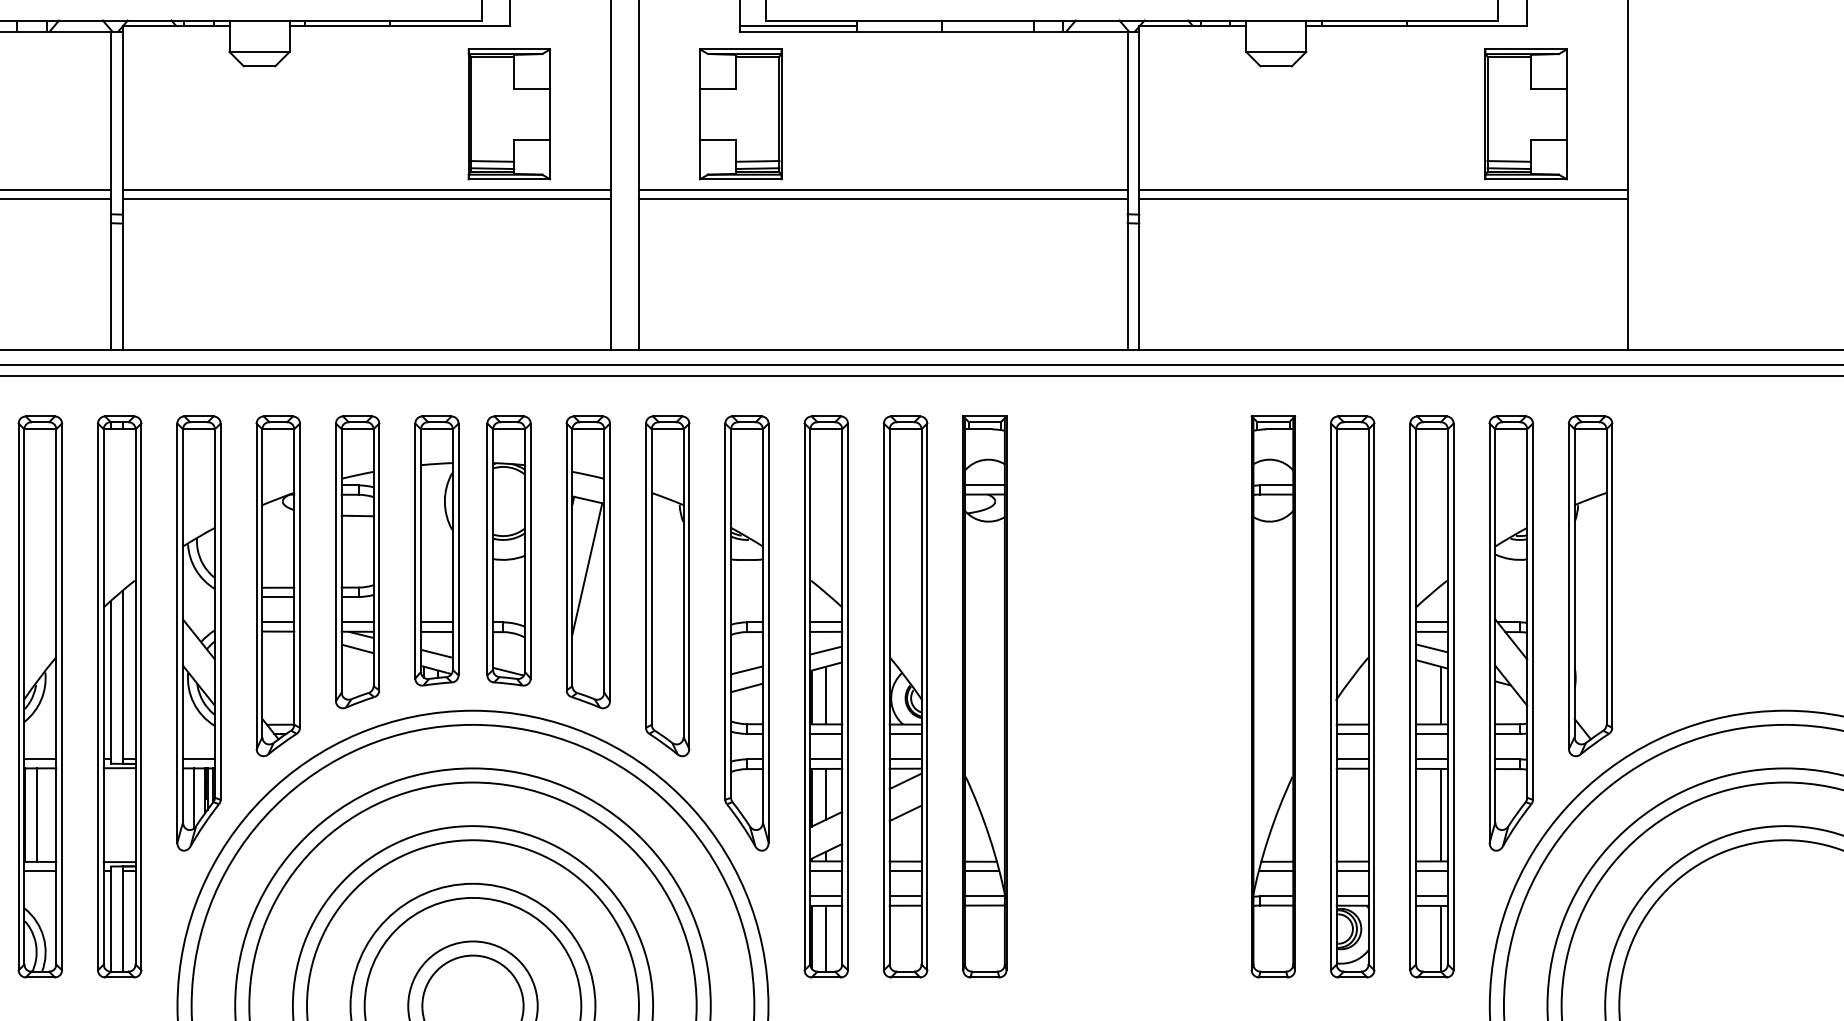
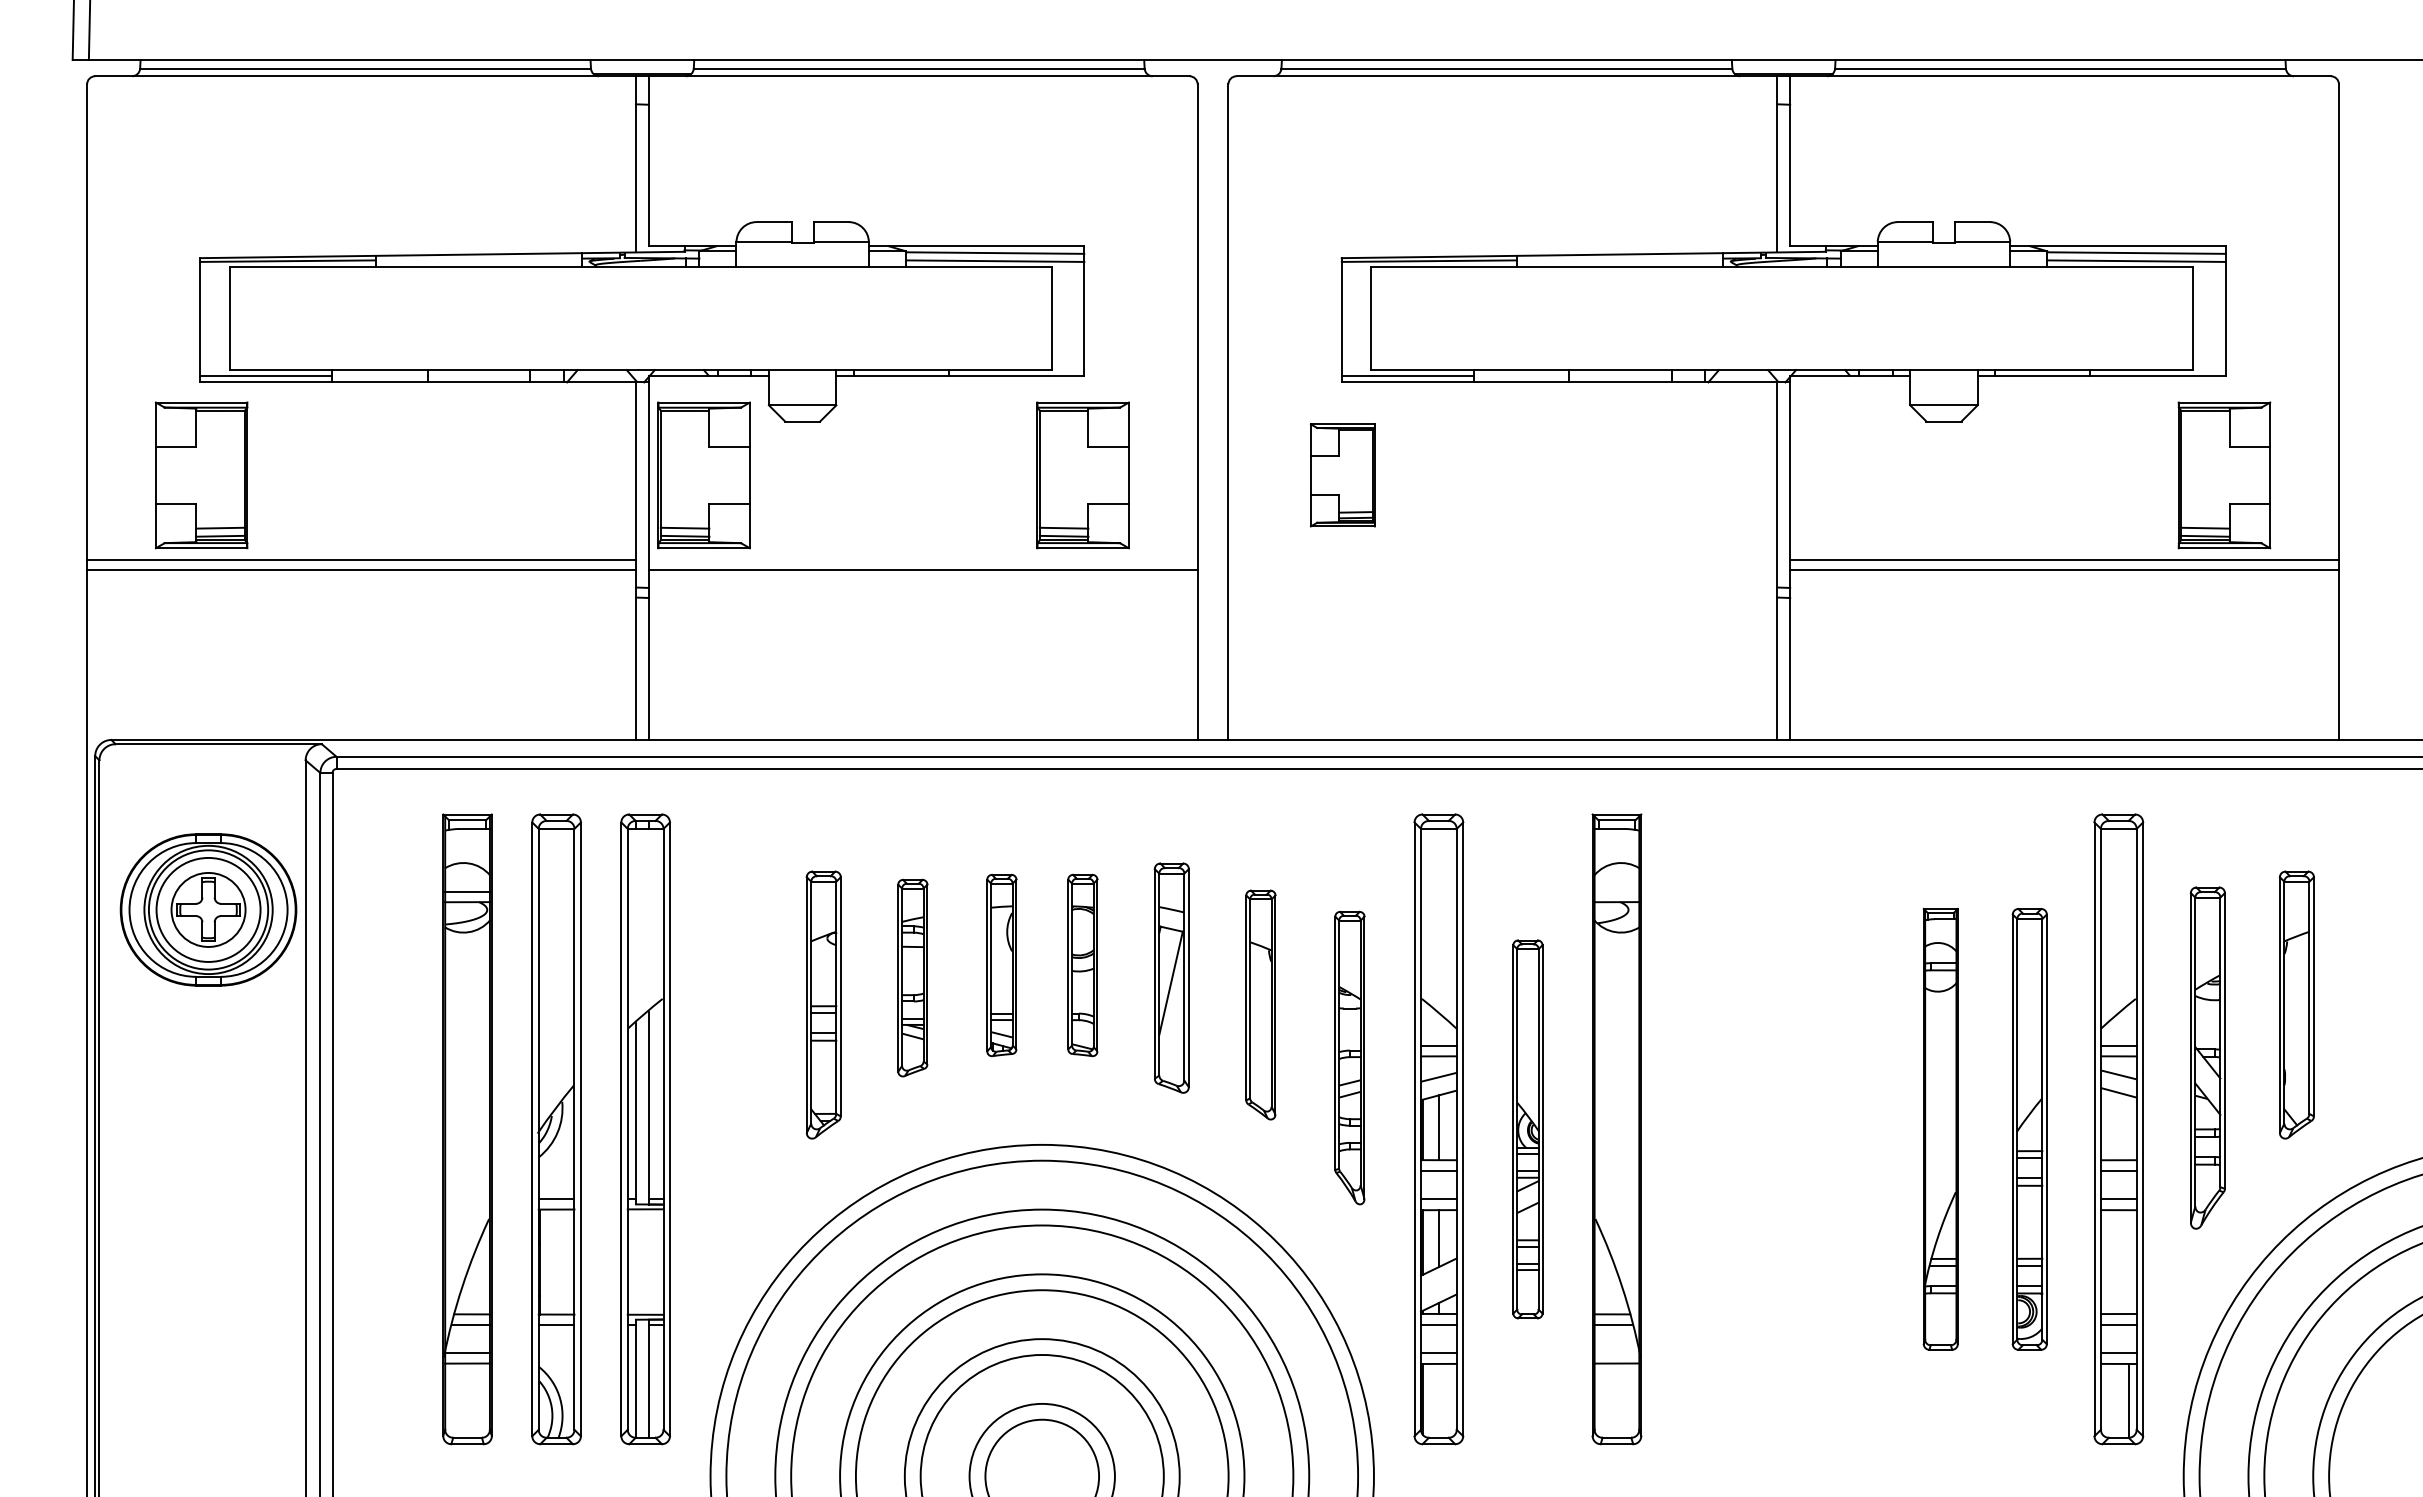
part: (171, 114) -> (703, 475), added
part: (740, 114) -> (1342, 475), size x0.7
line: (366, 189) -> (922, 559), removed
line: (882, 189) -> (1502, 559), removed
line: (882, 199) -> (1502, 570), removed
line: (984, 485) -> (1616, 891), removed
part: (436, 550) -> (1001, 965), size x0.6
part: (508, 550) -> (1082, 965), size x0.6
part: (357, 561) -> (912, 977), size x0.6
part: (588, 561) -> (1171, 977), size x0.7
part: (278, 585) -> (823, 1004), size x0.7
part: (667, 585) -> (1260, 1004), size x0.6
part: (1590, 585) -> (2296, 1004), size x0.7
part: (198, 632) -> (734, 1057), removed
part: (746, 632) -> (1349, 1057), size x0.6
part: (1510, 632) -> (2207, 1057), size x0.7
line: (1440, 695) -> (2128, 1127), removed
part: (905, 697) -> (1527, 1129), size x0.6
part: (1273, 697) -> (1940, 1129), size x0.7
part: (1352, 697) -> (2029, 1129), size x0.7
line: (36, 814) -> (552, 1261), removed
line: (1440, 815) -> (2128, 1262), removed
line: (984, 896) -> (1616, 1353), removed
line: (825, 938) -> (1438, 1400), removed

